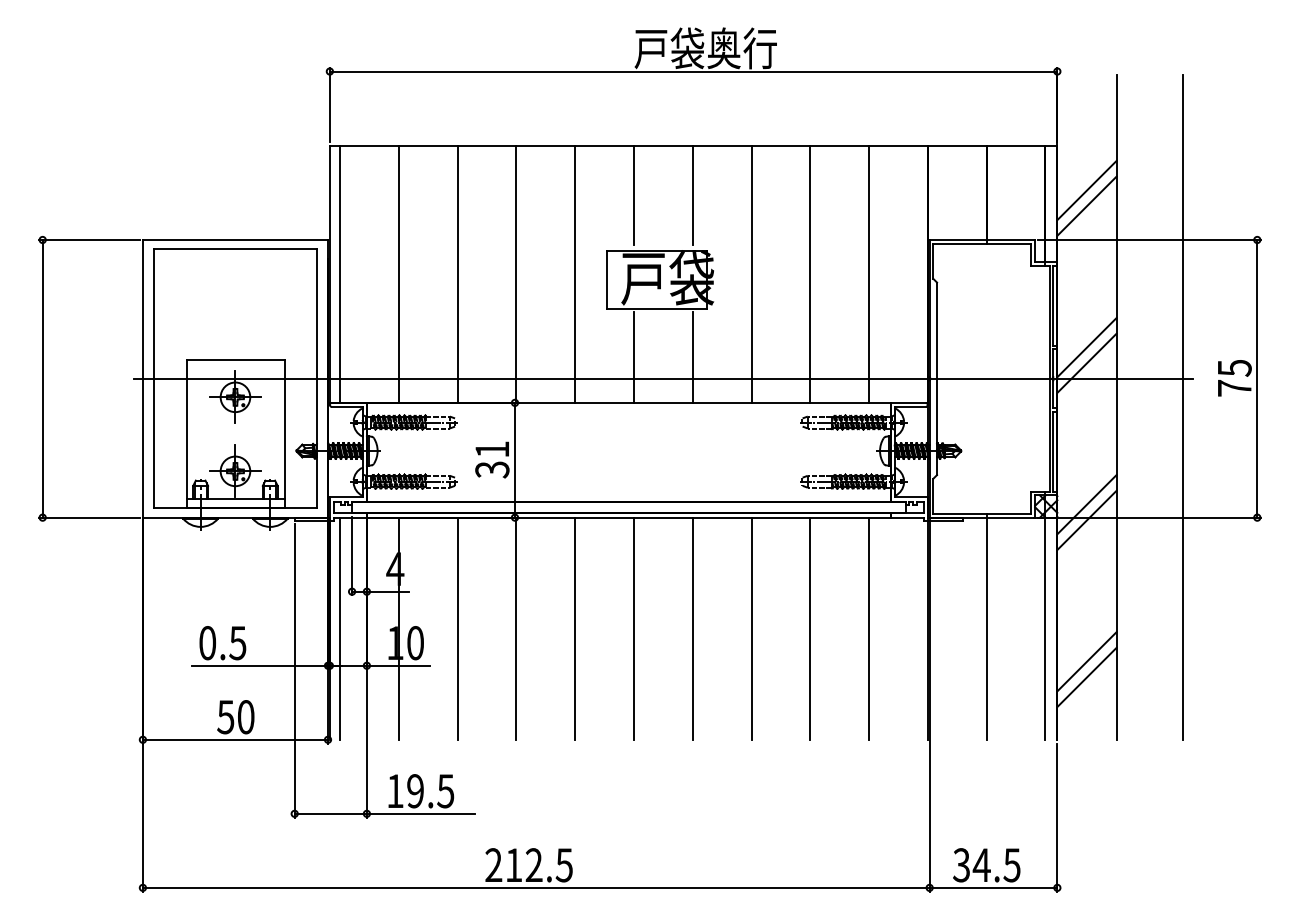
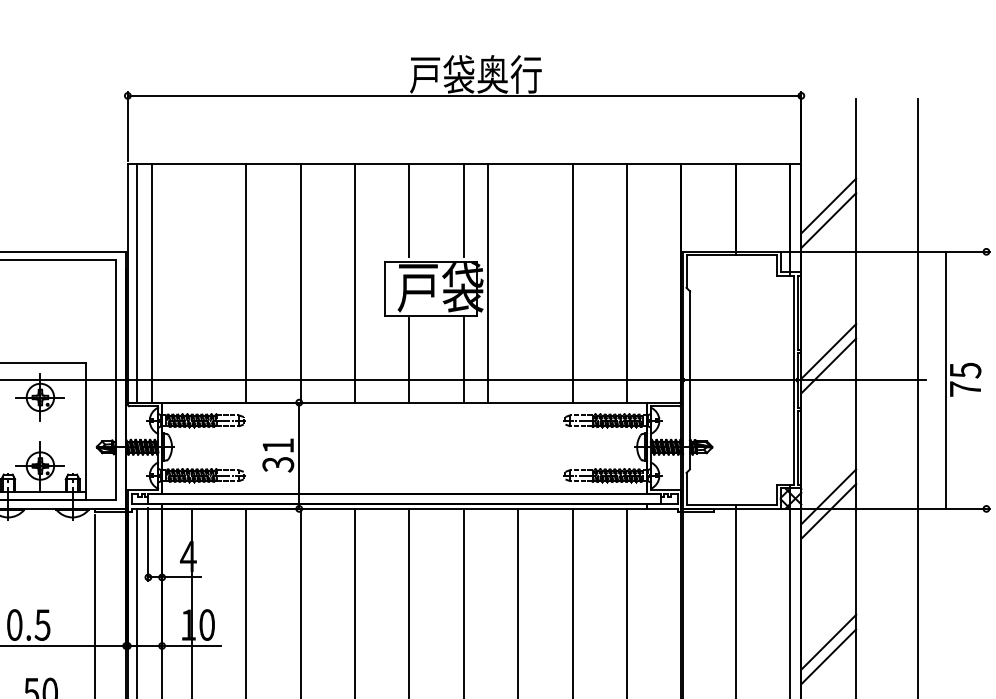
line: (398, 273) -> (151, 282), moved
line: (751, 273) -> (487, 282), moved
line: (1257, 378) -> (945, 380), moved

